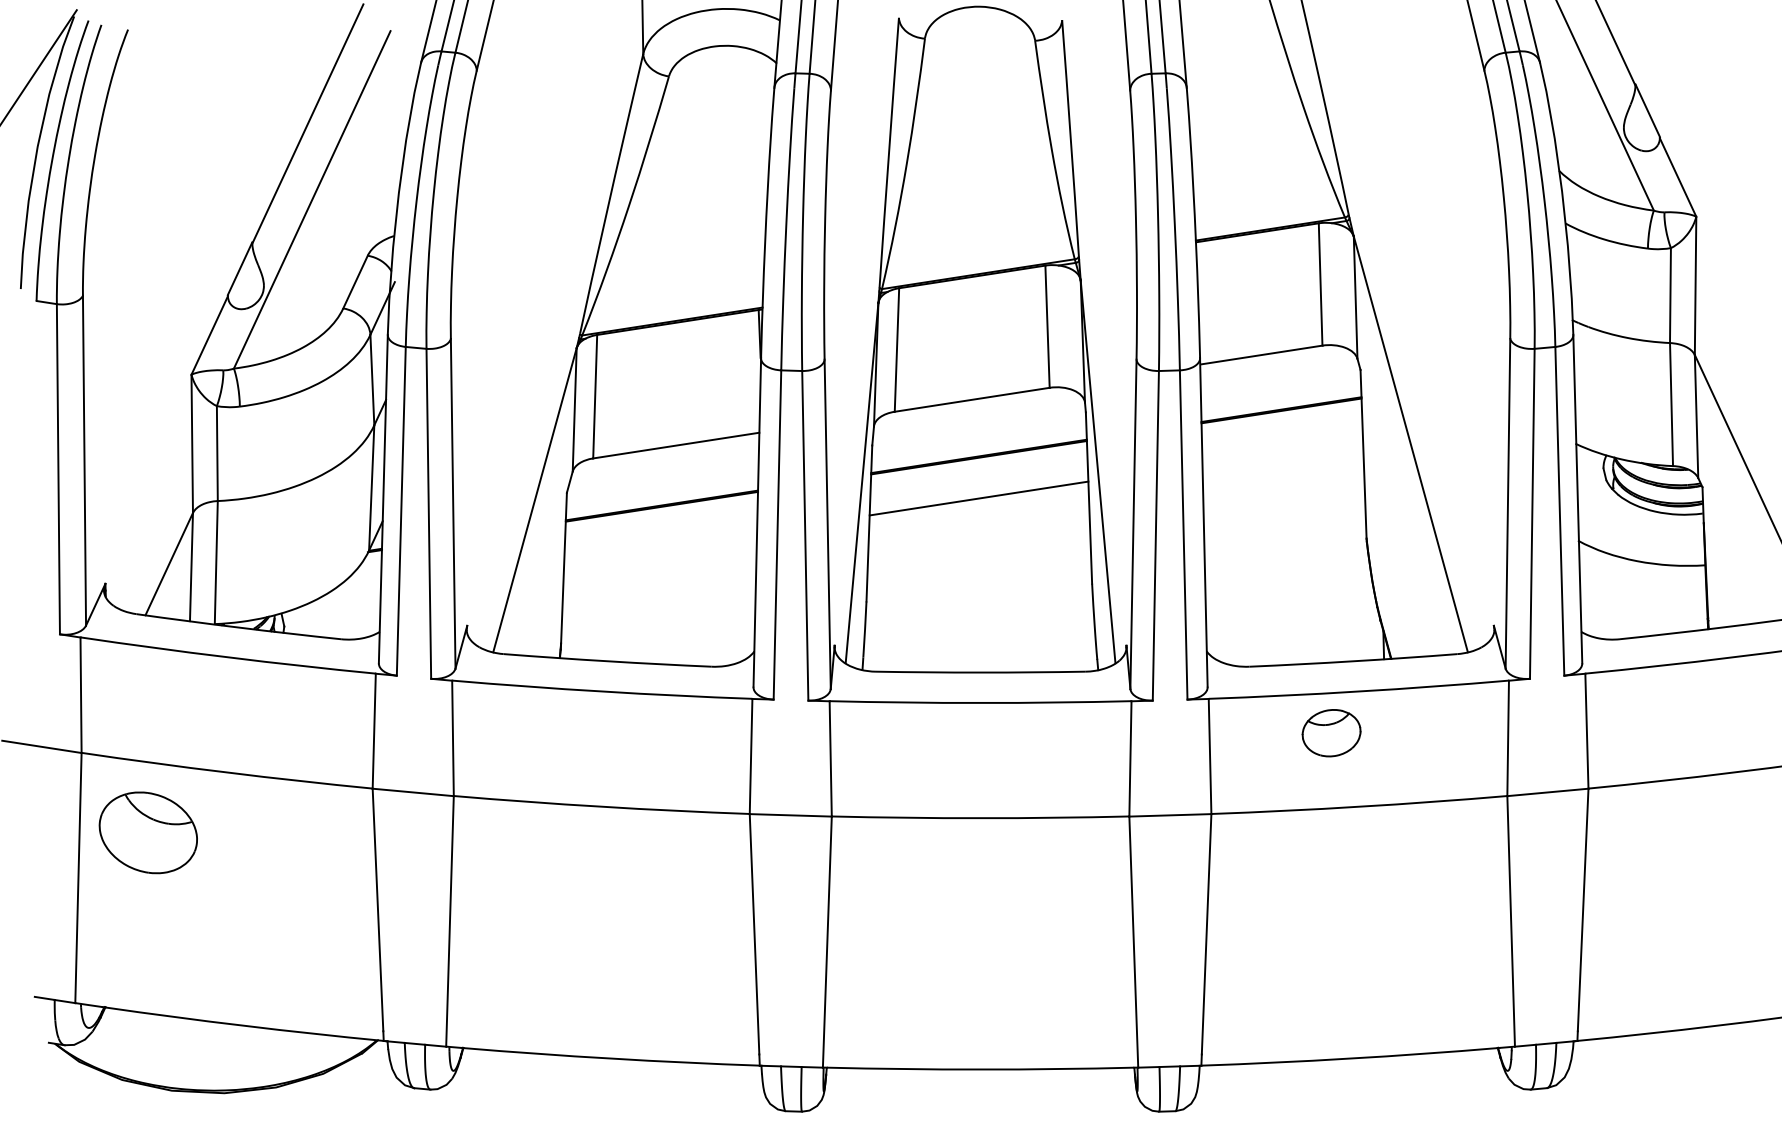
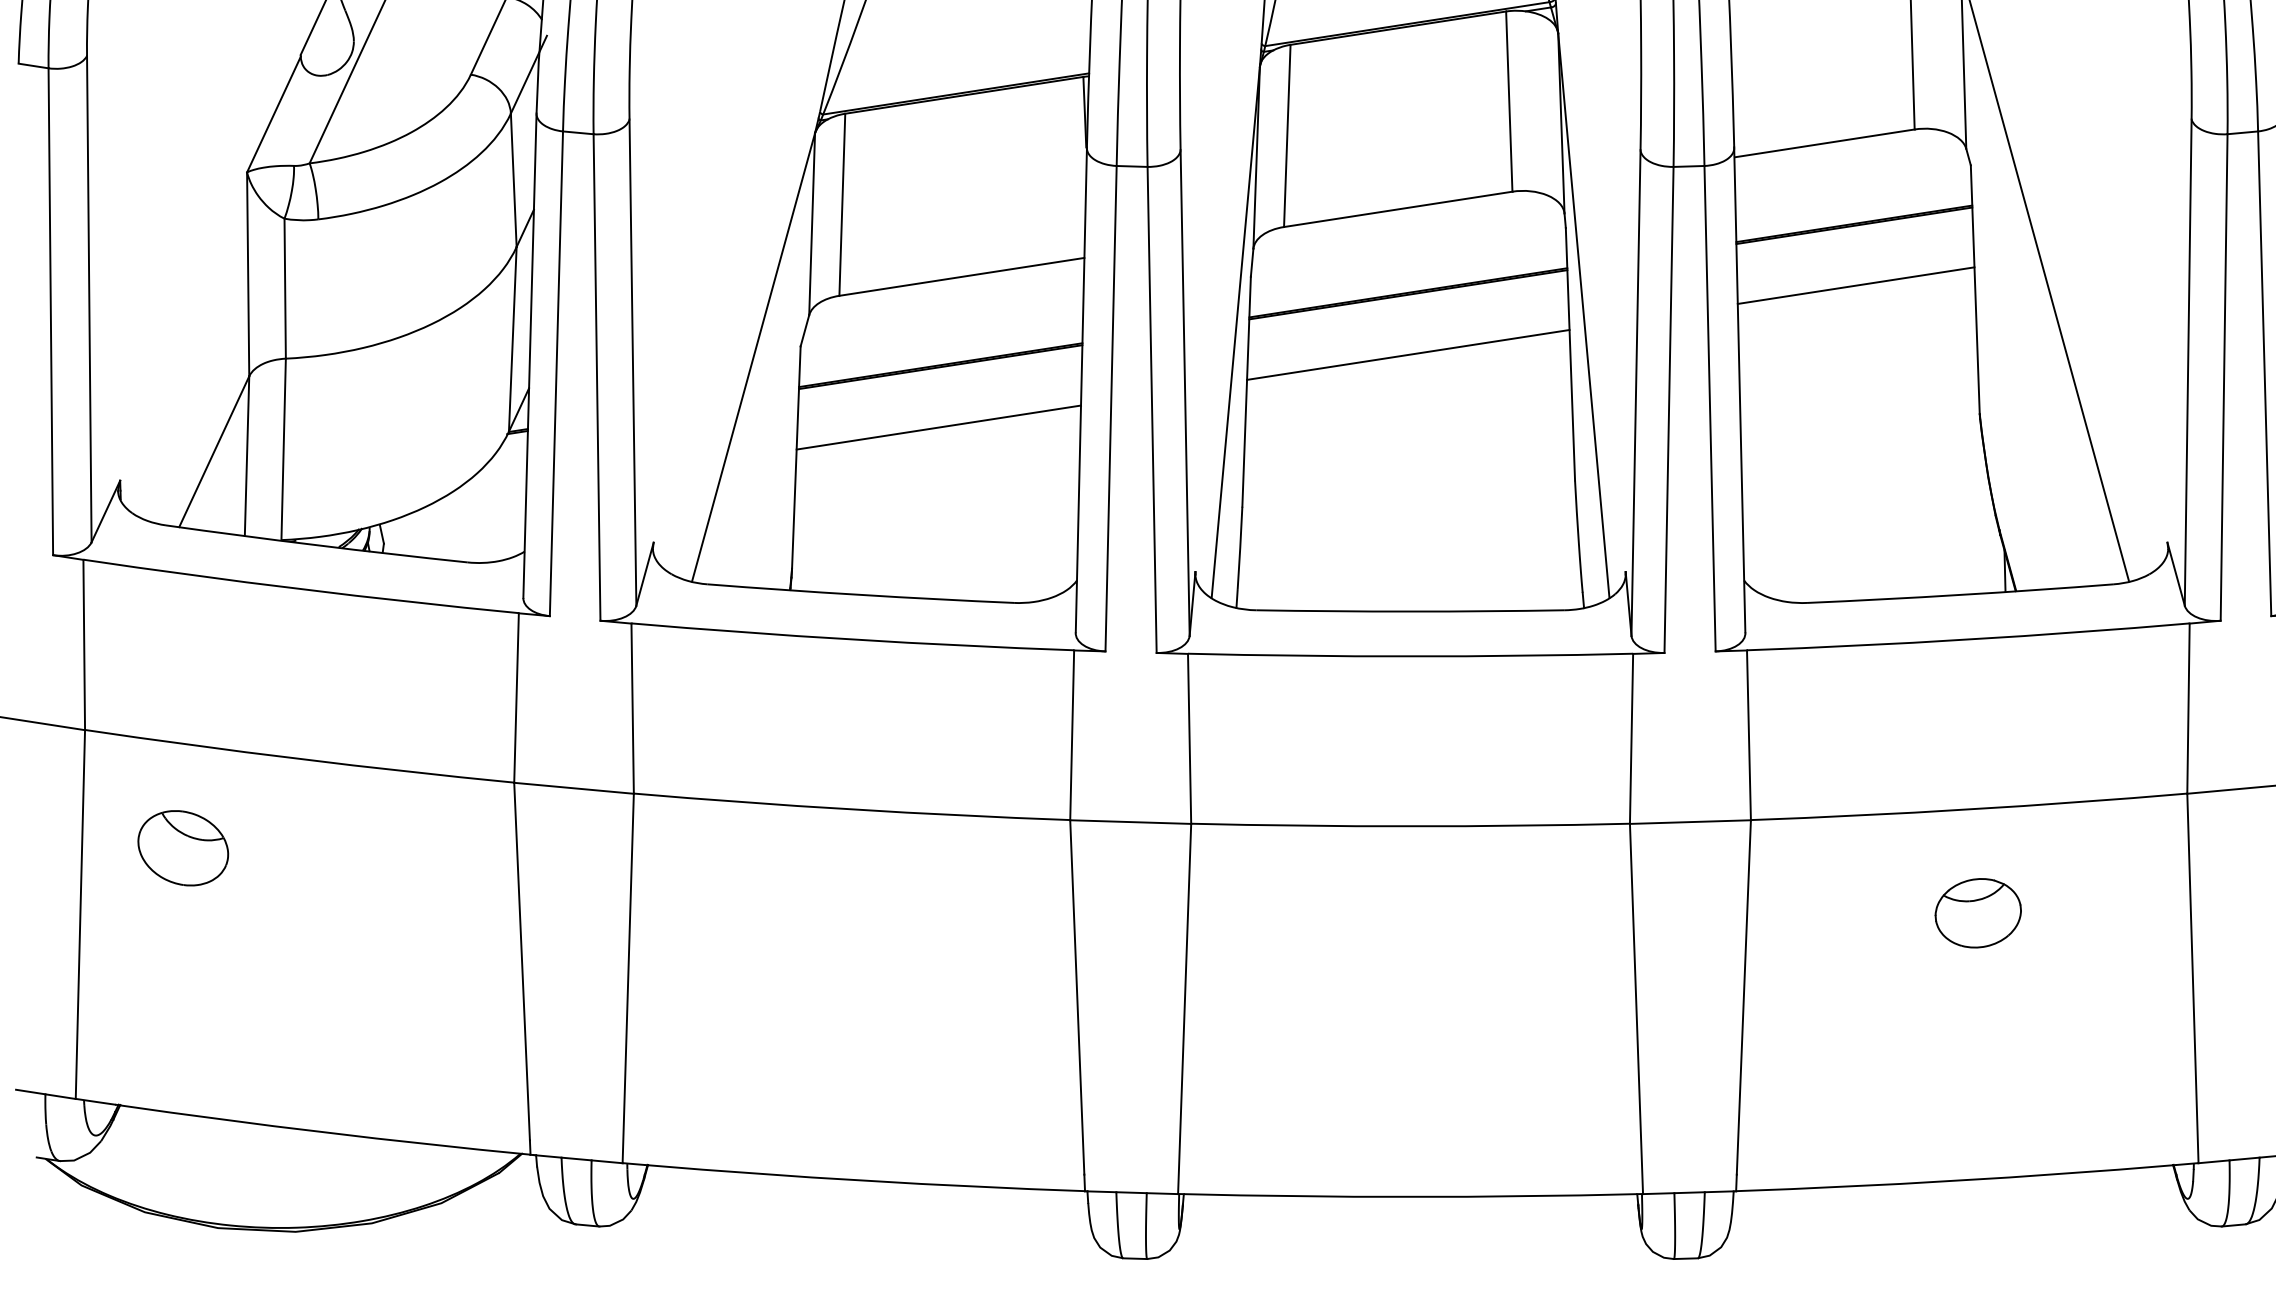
line: (1282, 451) -> (1855, 285), added
line: (660, 547) -> (938, 427), added
part: (1331, 733) -> (1978, 913), moved
part: (147, 833) -> (182, 848), size x0.62

